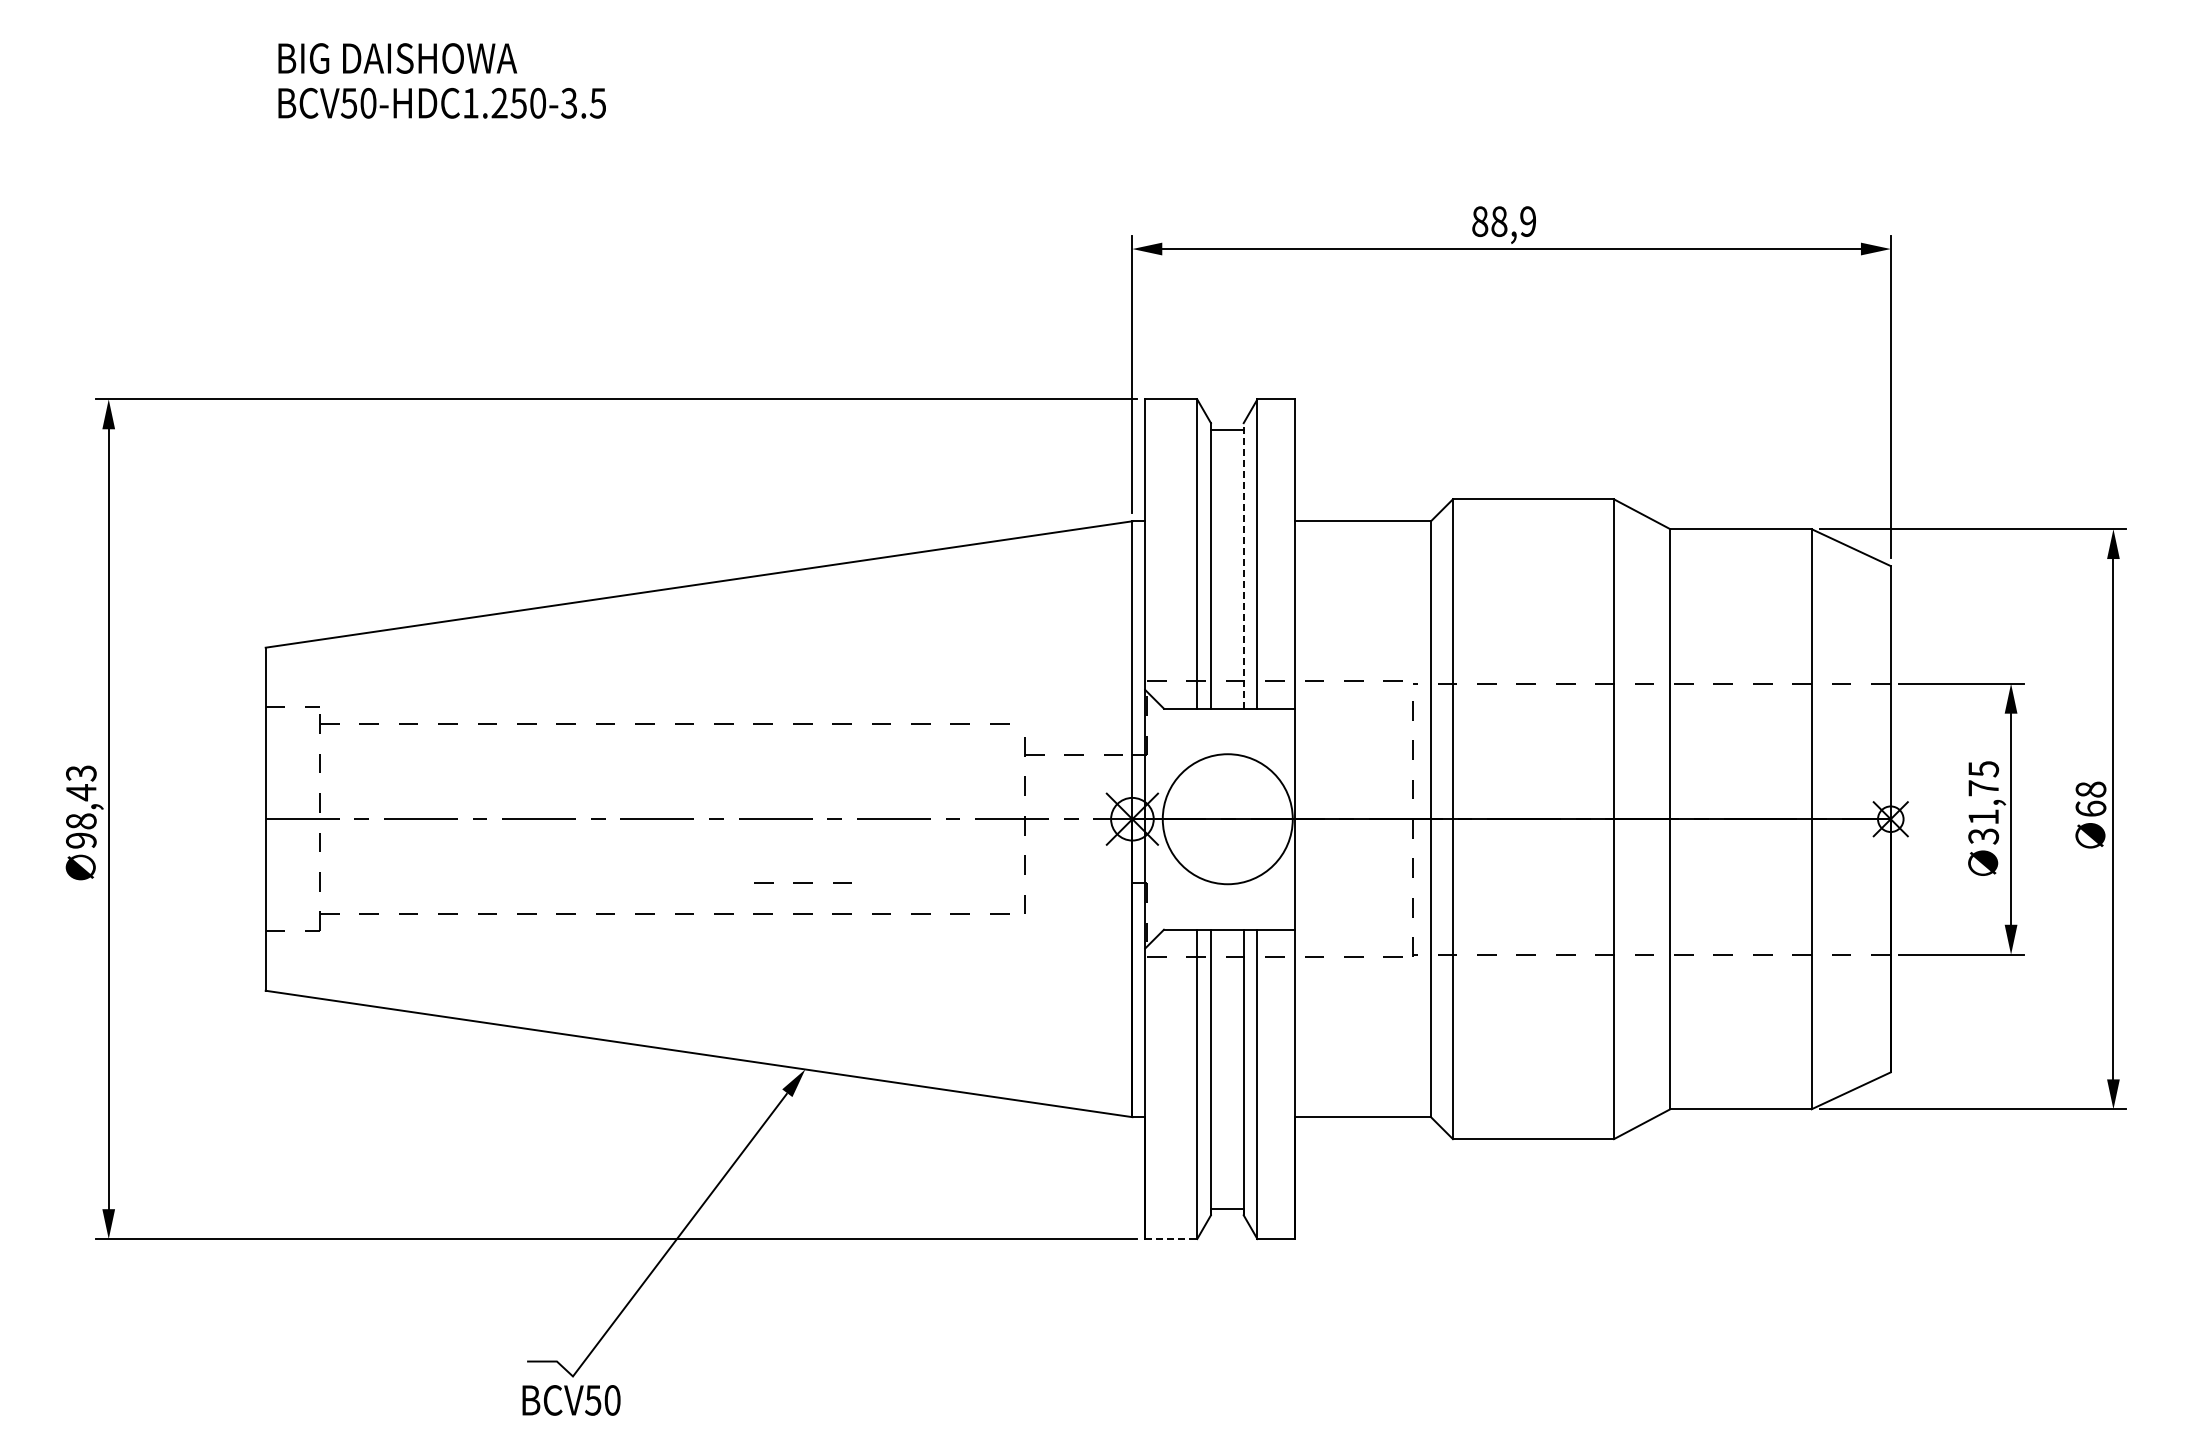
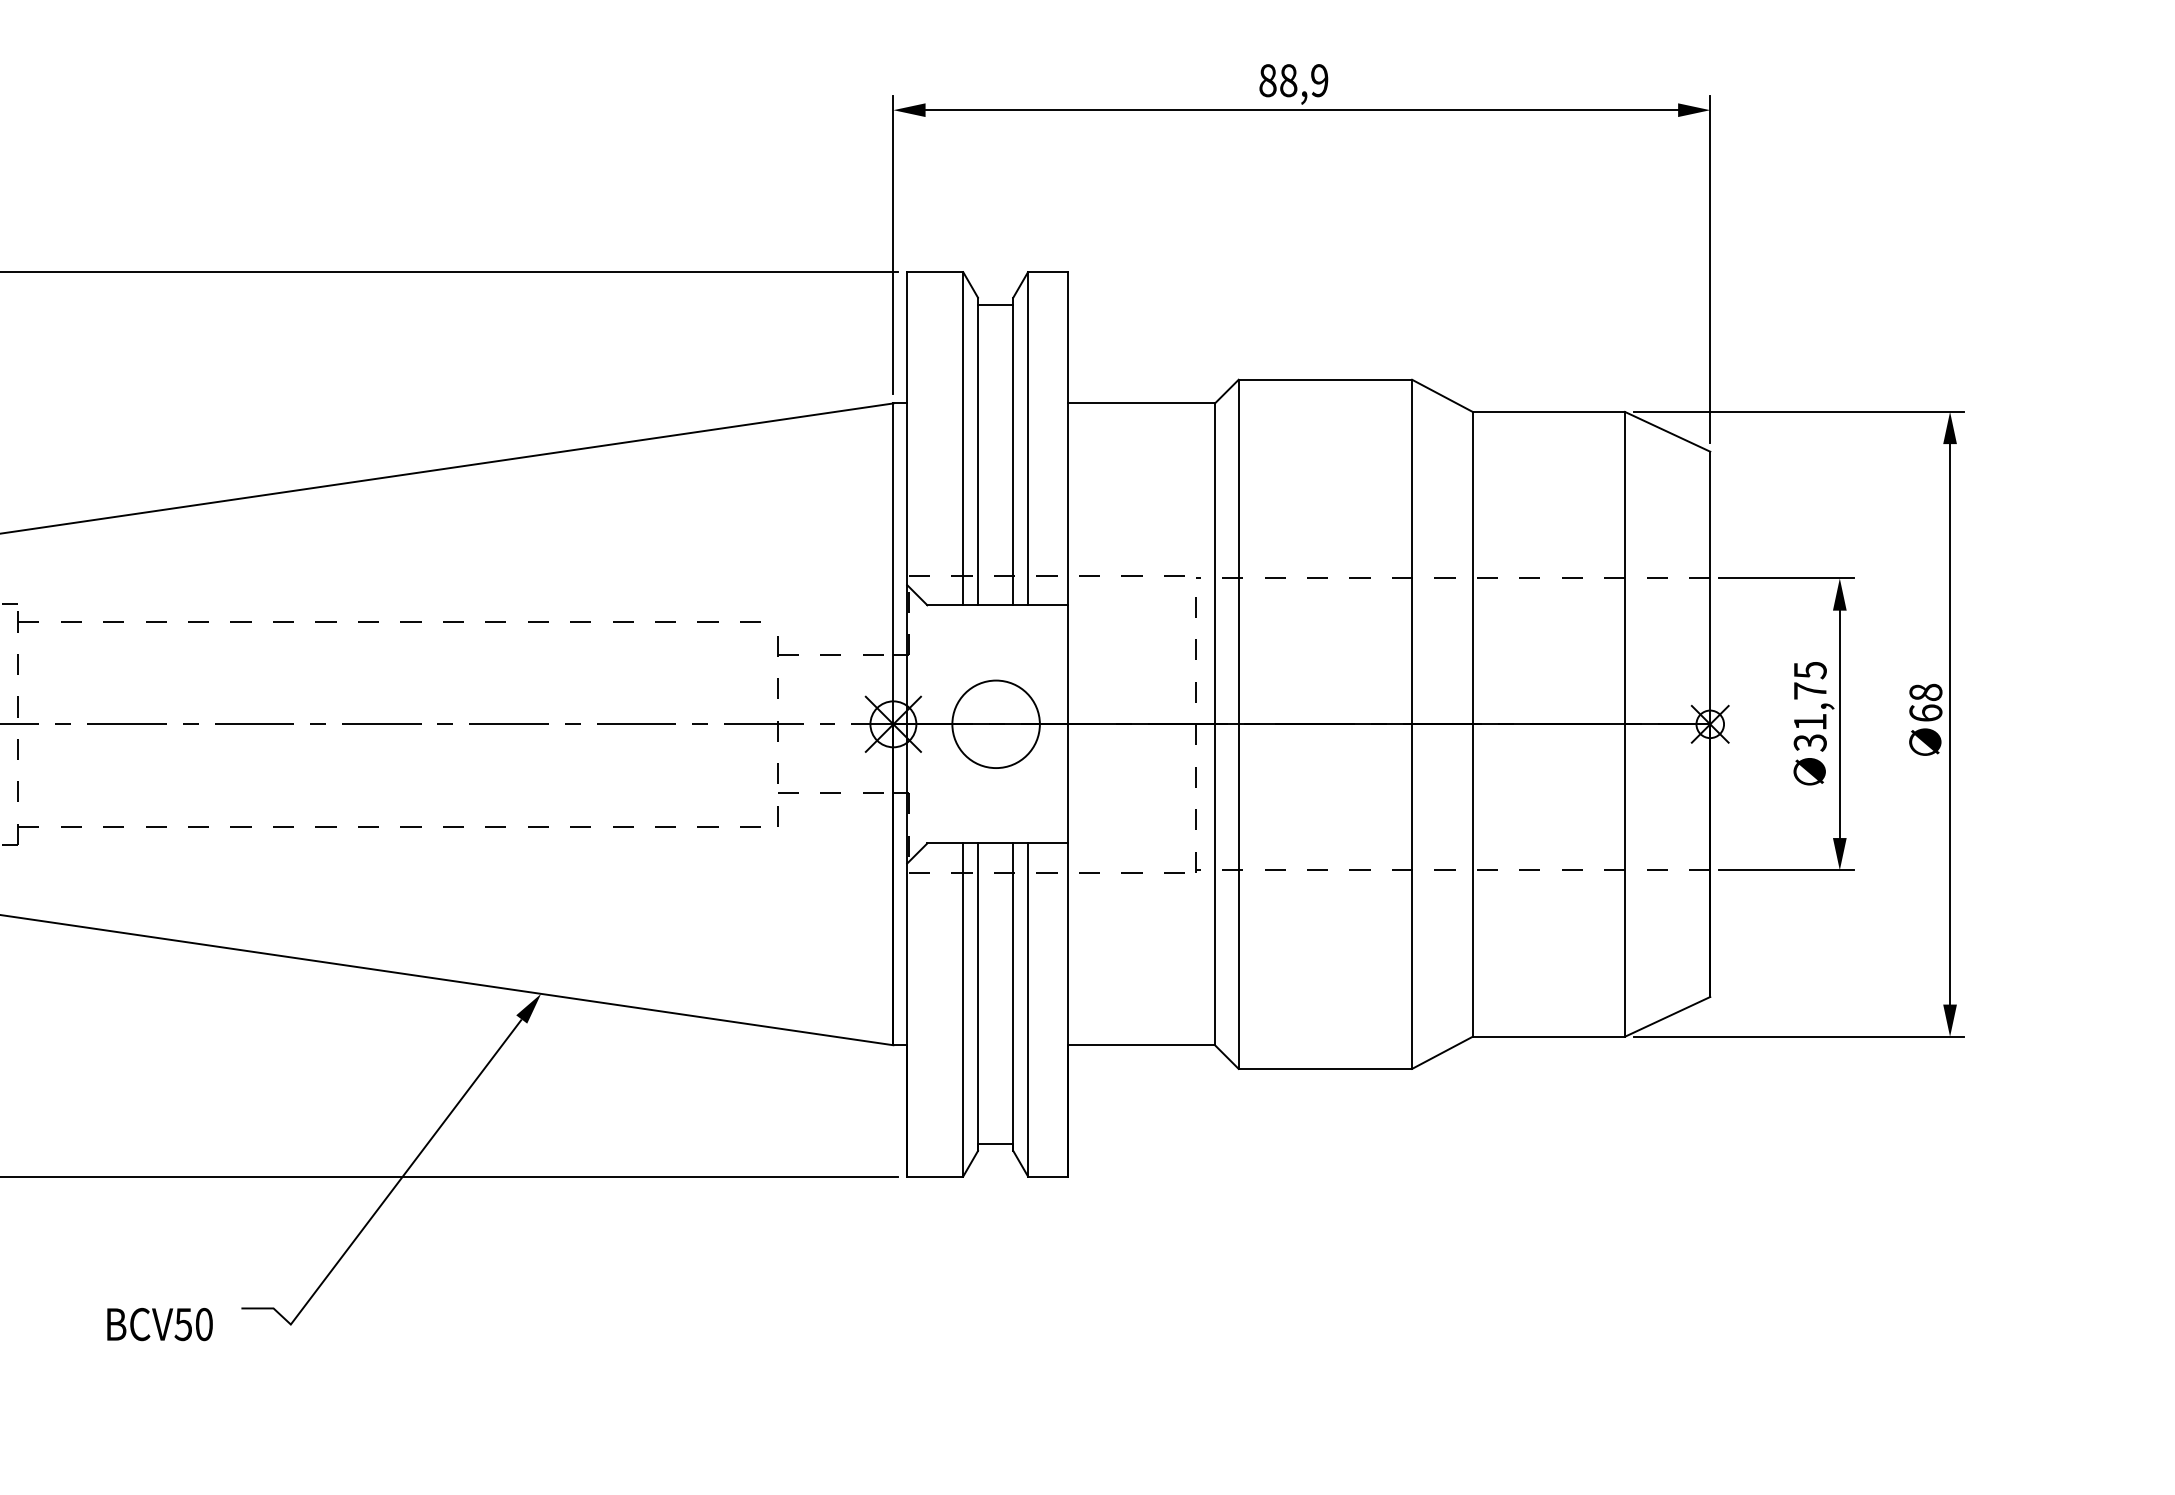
line: (1243, 565) -> (1013, 451), dashed -> solid
circle: (1227, 818) -> (995, 723), size x0.62
line: (802, 882) -> (829, 792), moved
line: (1171, 1239) -> (935, 1177), dashed -> solid
text: (571, 1400) -> (159, 1324), moved

